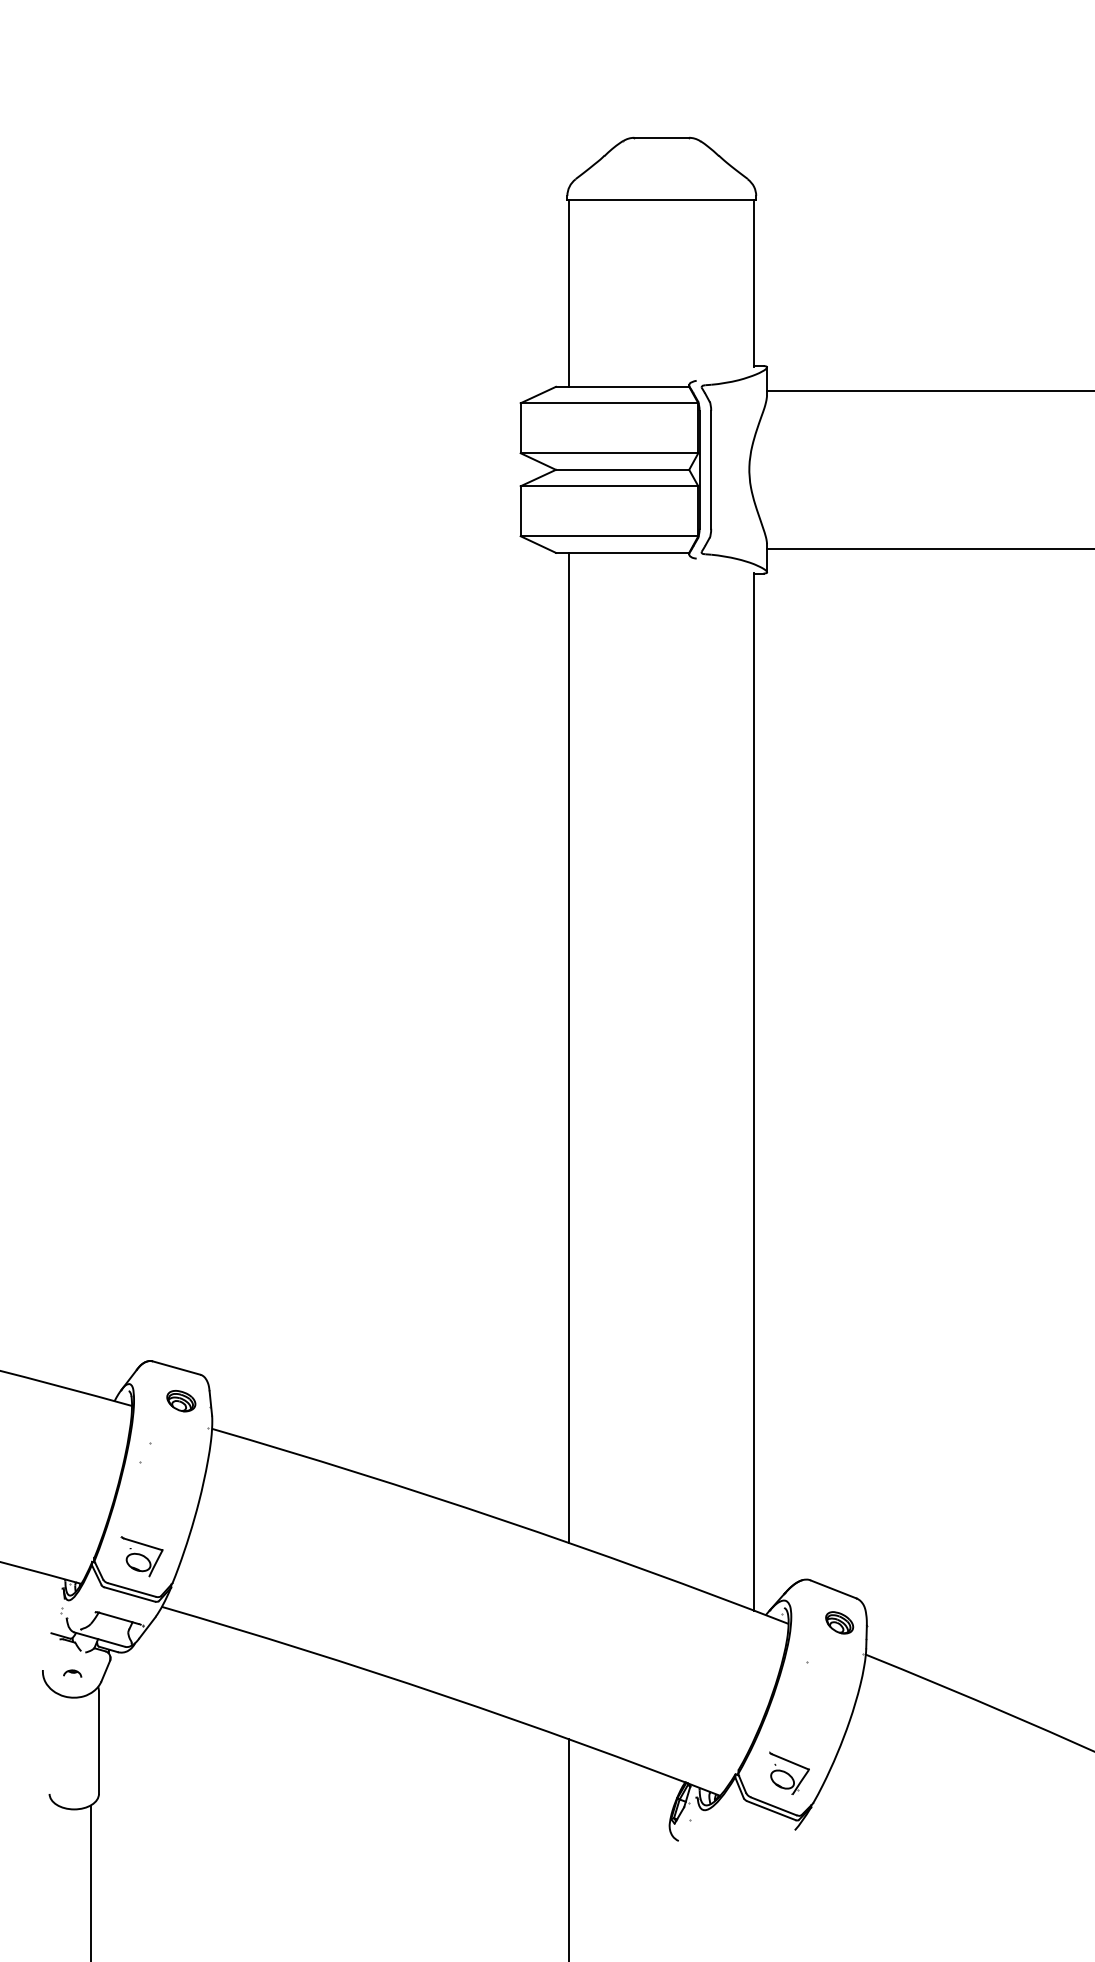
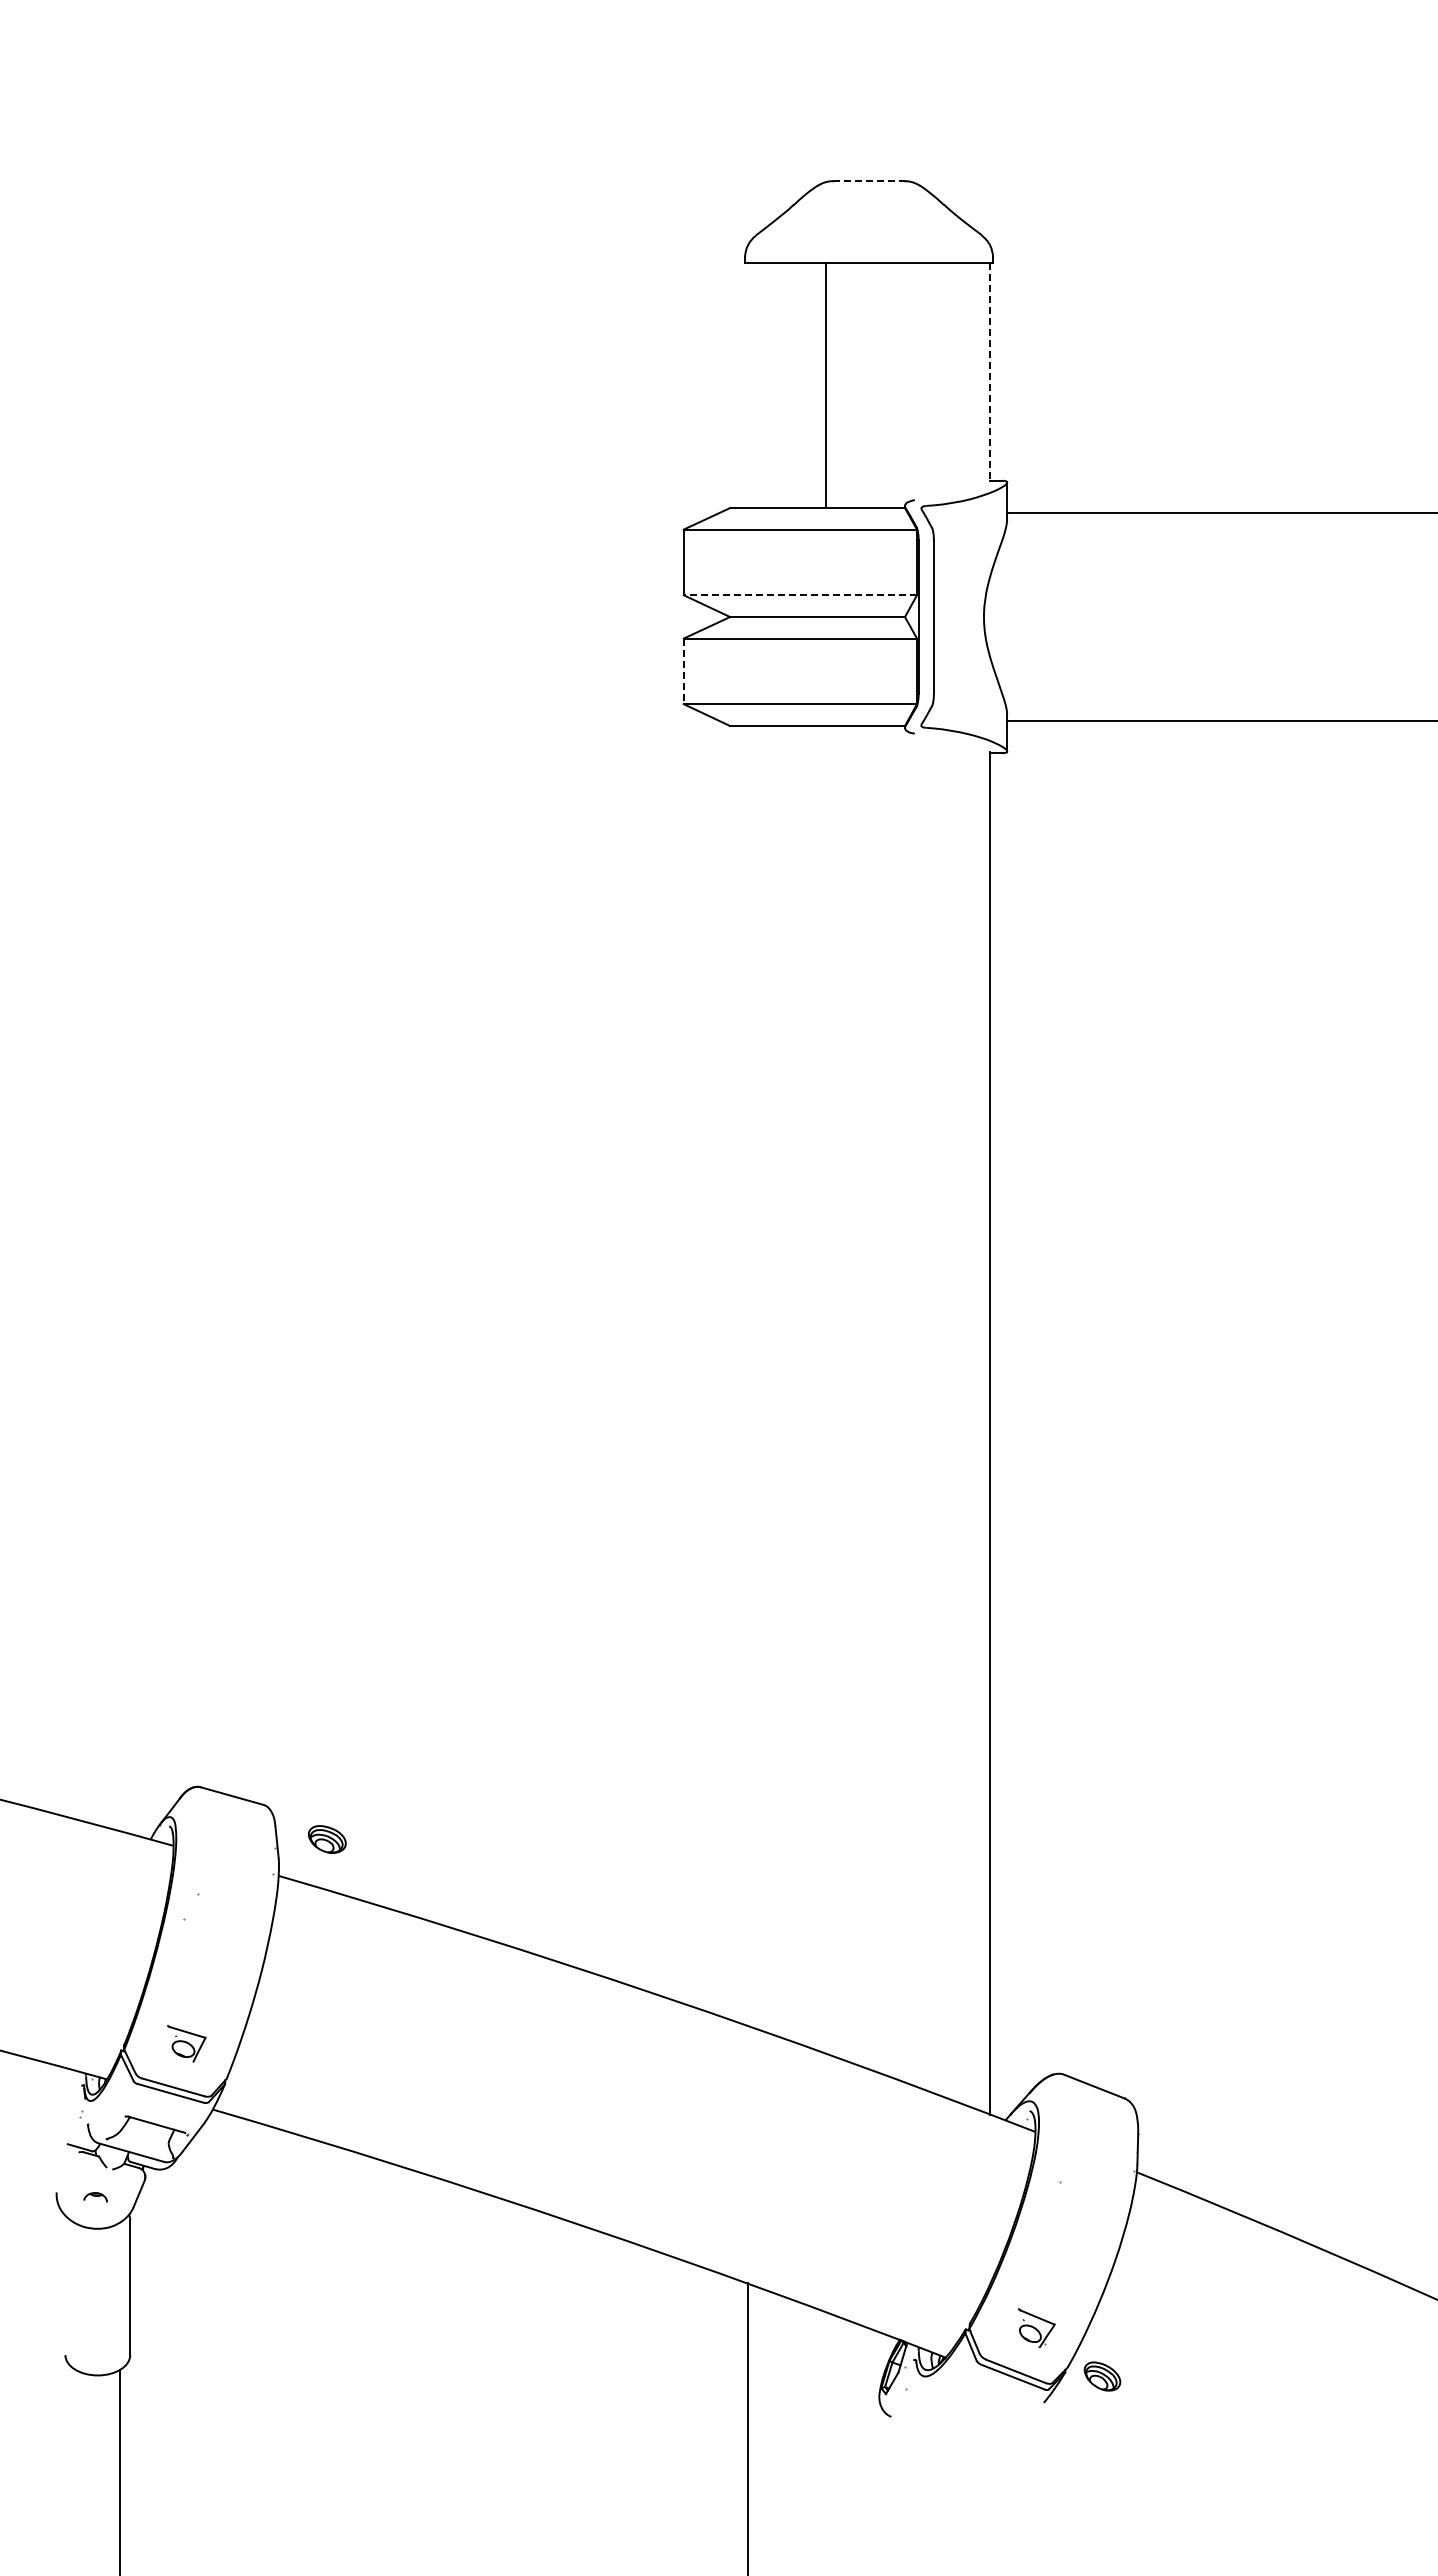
line: (661, 138) -> (868, 181), solid -> dashed
line: (754, 283) -> (990, 372), solid -> dashed
line: (569, 293) -> (825, 385), moved
line: (609, 453) -> (800, 595), solid -> dashed
line: (520, 511) -> (683, 671), solid -> dashed
line: (569, 1047) -> (747, 1375), removed
part: (181, 1401) -> (327, 1839), moved
part: (141, 1556) -> (186, 2043), size x0.7
part: (839, 1622) -> (1102, 2376), moved
part: (789, 1772) -> (1036, 2327), size x0.7

